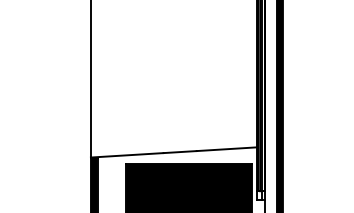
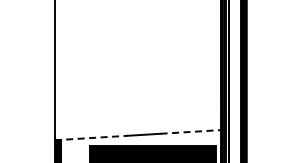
line: (227, 149) -> (191, 132), solid -> dashed
line: (127, 155) -> (91, 138), solid -> dashed

